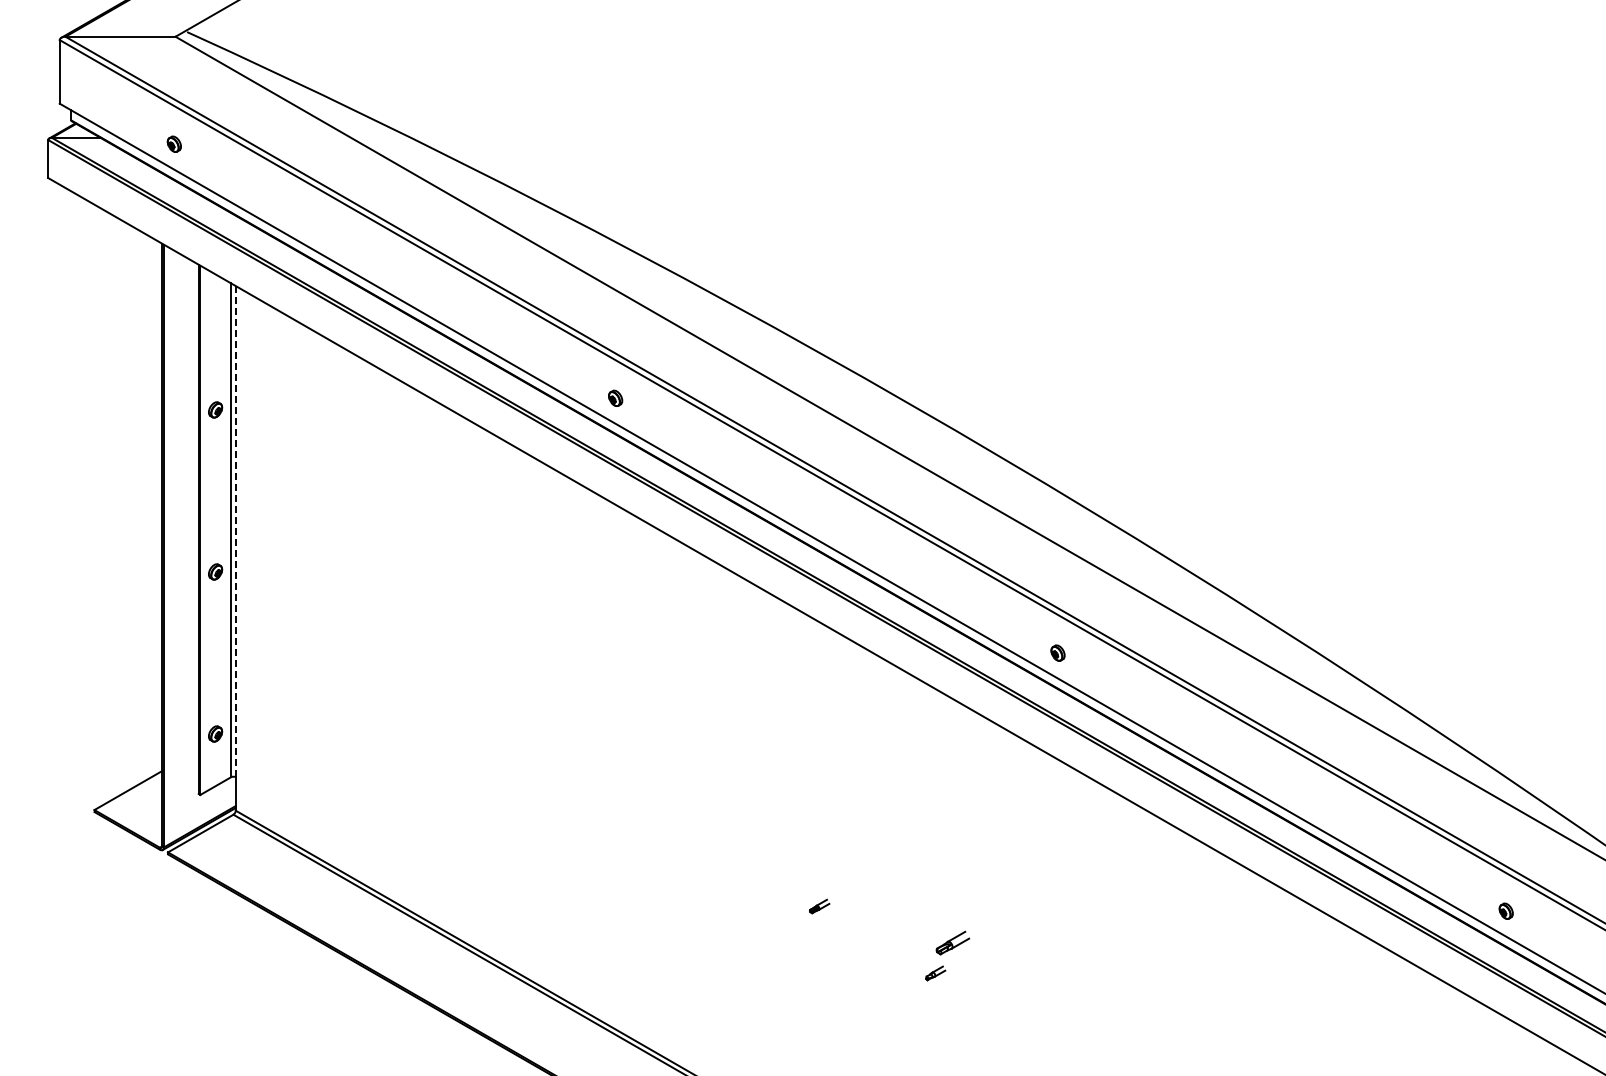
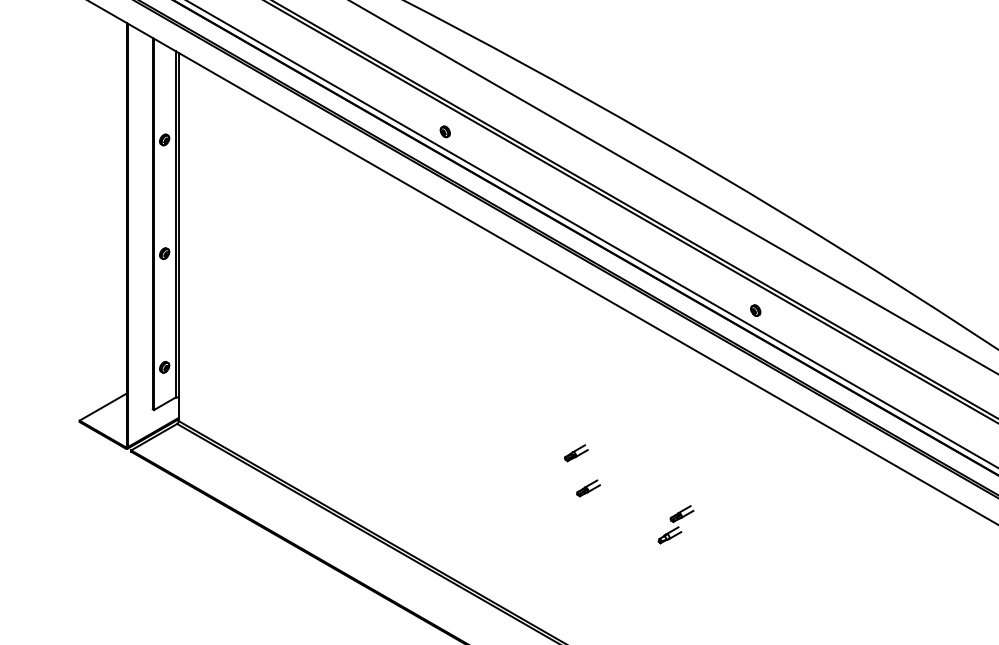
line: (235, 531) -> (178, 225), dashed -> solid
part: (802, 856) -> (576, 453), added
part: (819, 906) -> (588, 488), size x1.67
part: (935, 973) -> (669, 535), size x1.67

